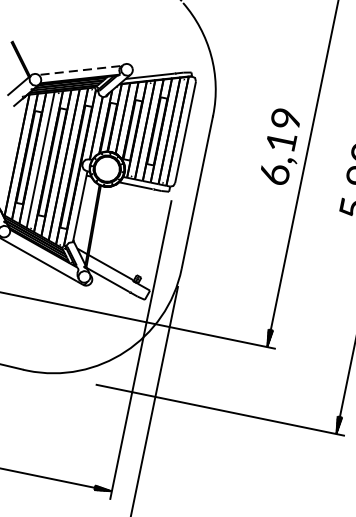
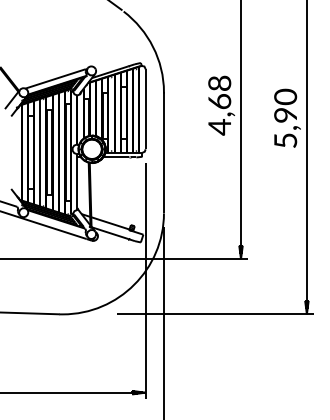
line: (79, 69) -> (55, 78), dashed -> solid
text: (280, 146) -> (219, 105), 6,19 -> 4,68

